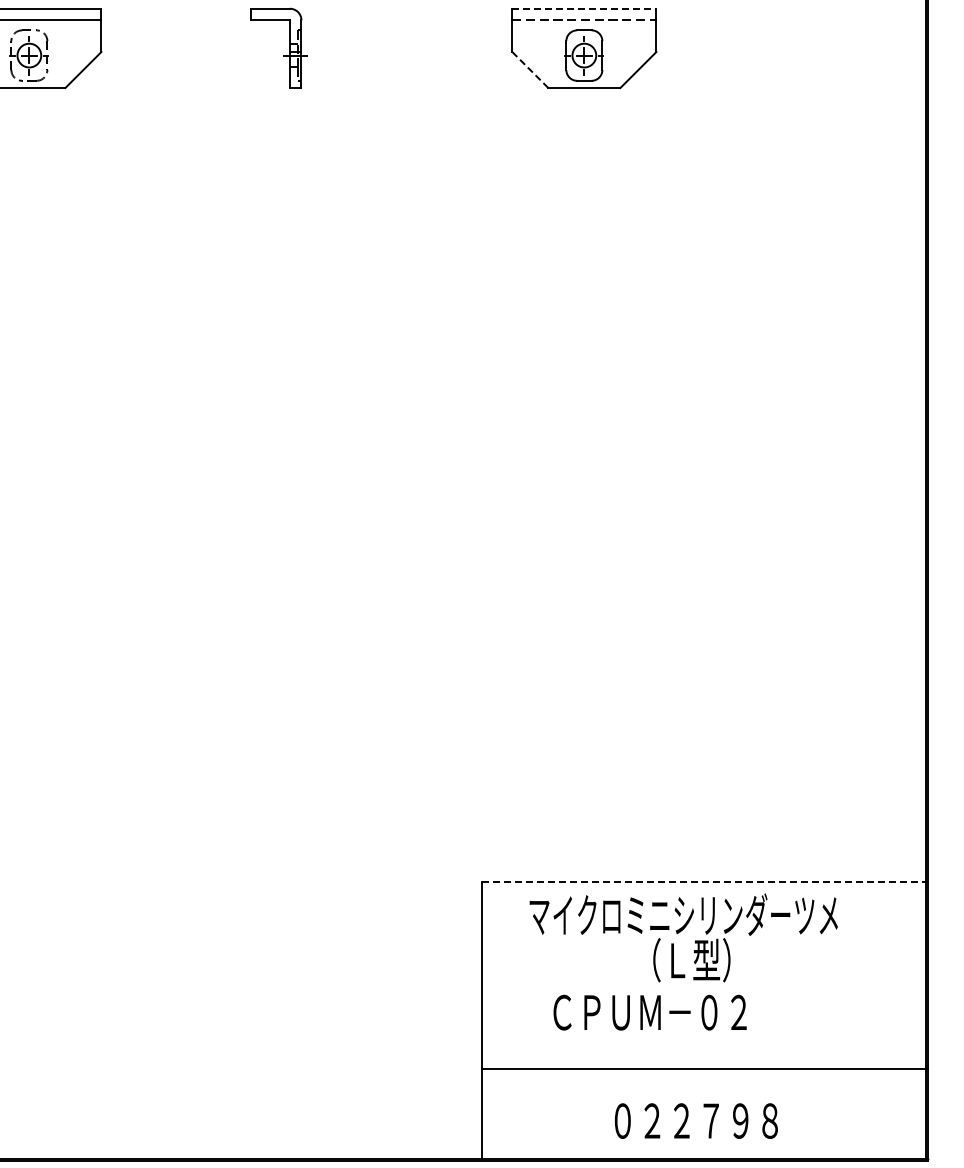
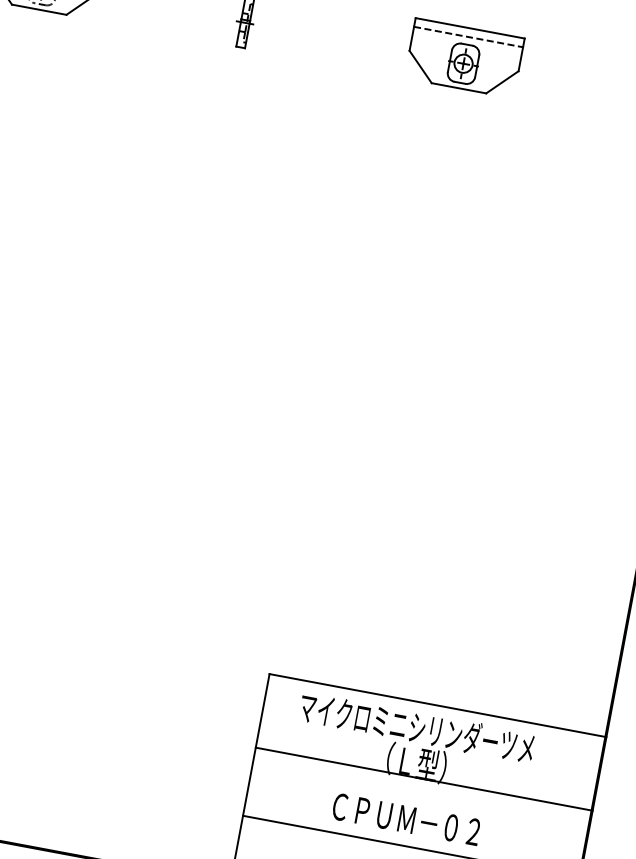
line: (584, 8) -> (470, 28), dashed -> solid
line: (530, 70) -> (420, 67), dashed -> solid
line: (705, 881) -> (438, 705), dashed -> solid
line: (704, 979) -> (423, 779), added
text: (649, 1012) -> (406, 819), moved

